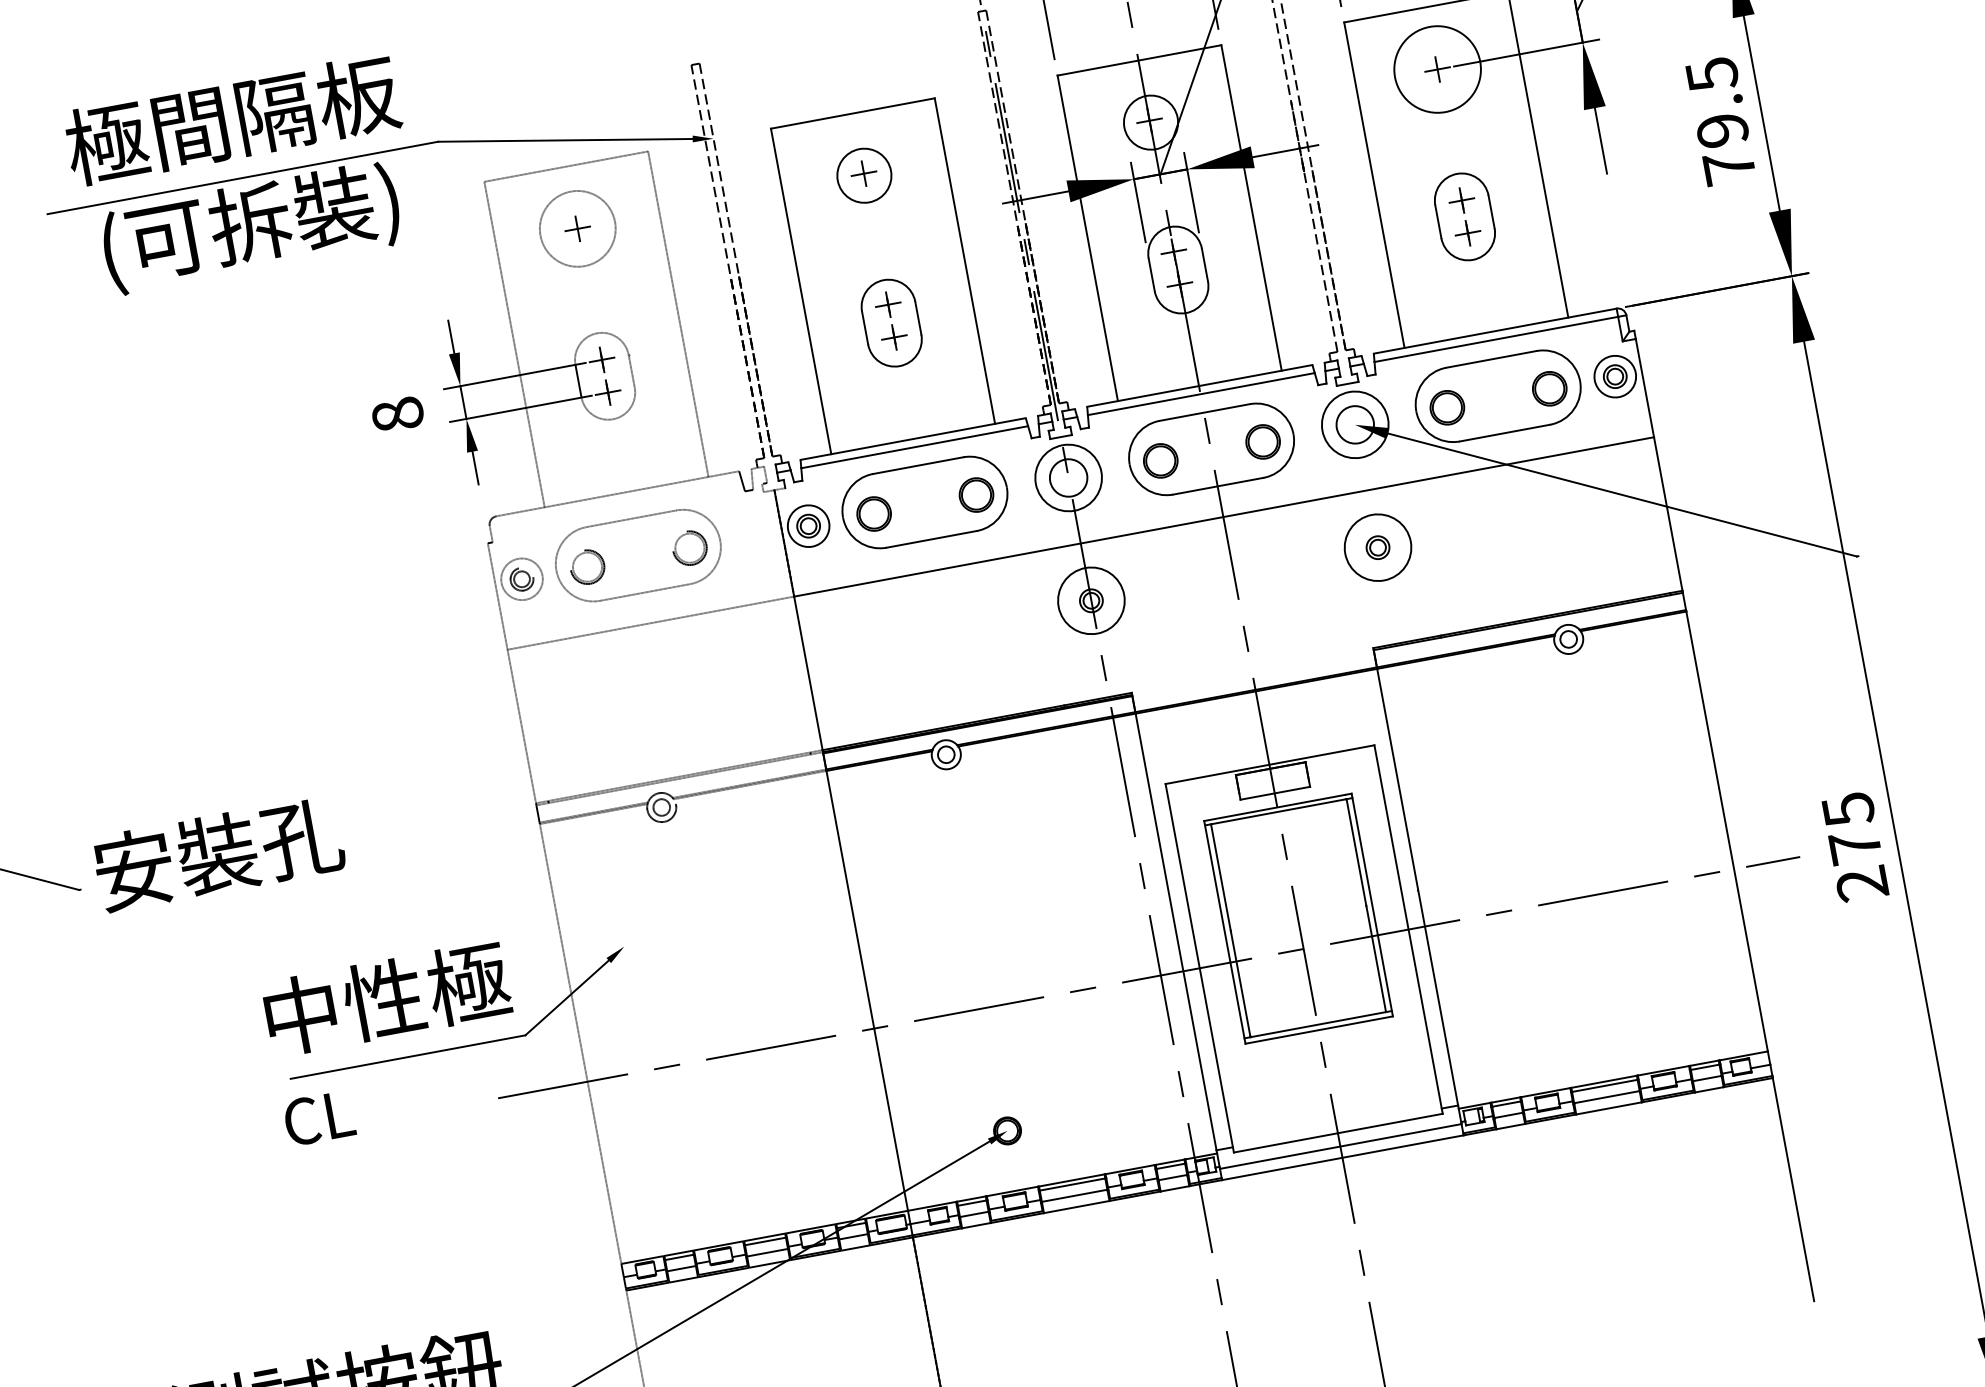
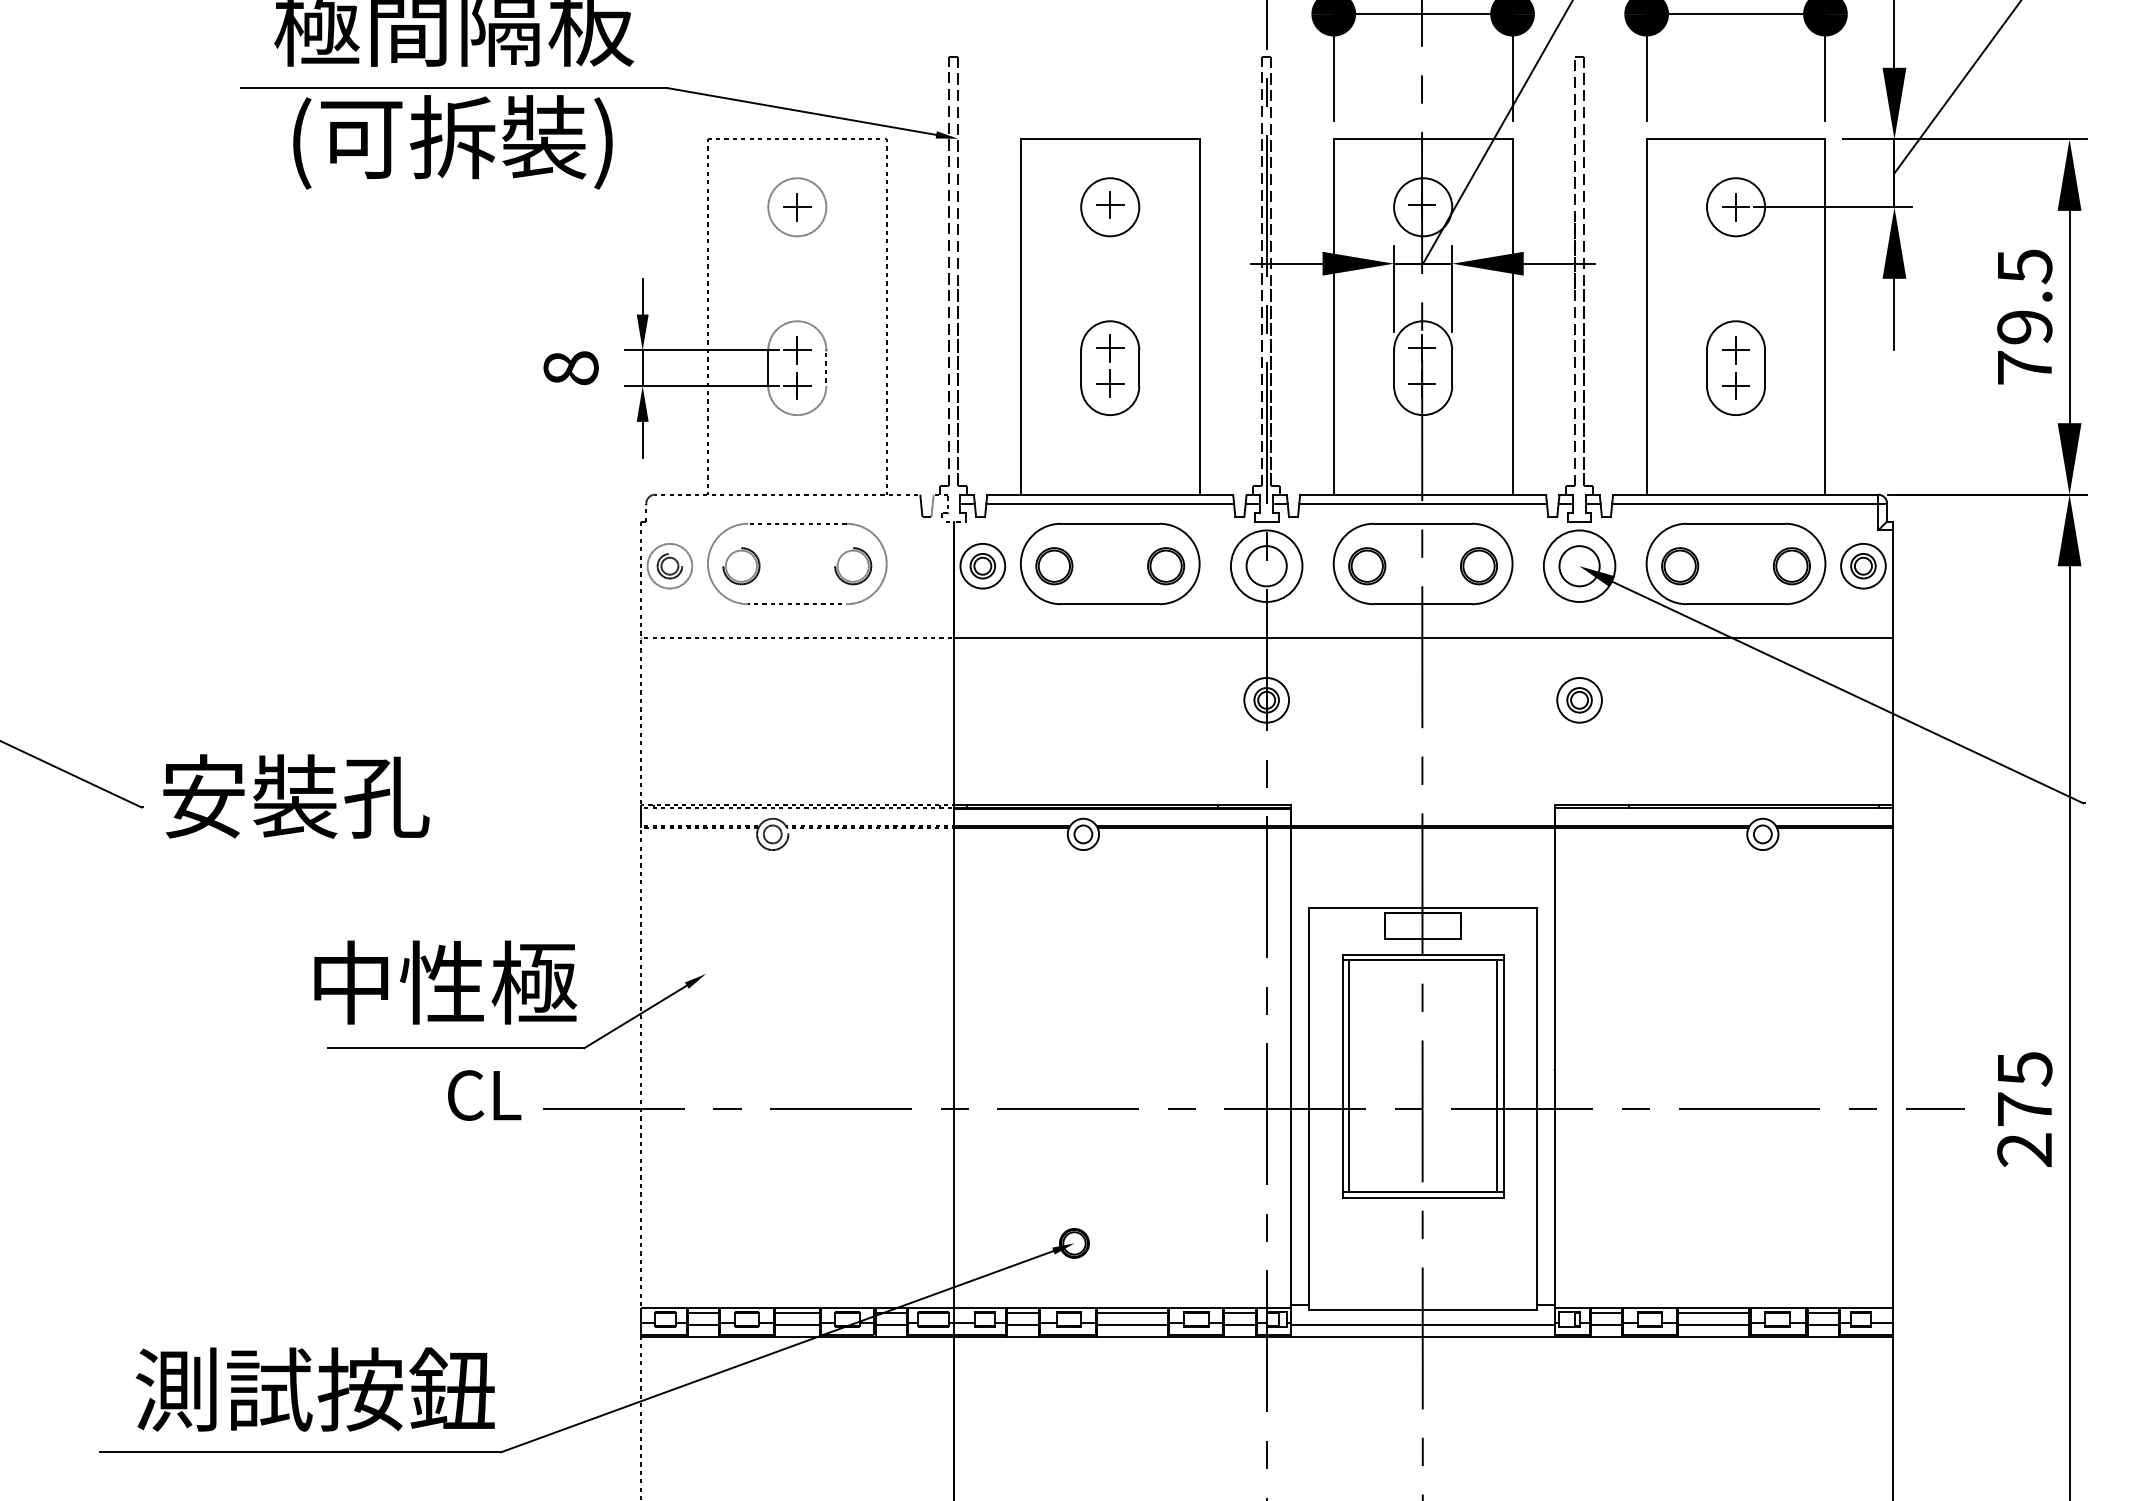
circle: (1437, 69) -> (1735, 207), size x0.62
circle: (577, 229) -> (797, 207), size x0.71
circle: (1377, 546) -> (1579, 699), size x0.62
circle: (1091, 600) -> (1266, 699), size x0.62
text: (319, 1118) -> (484, 1095), moved

